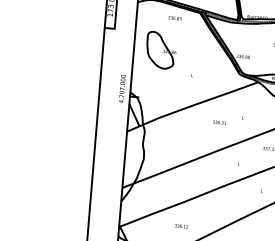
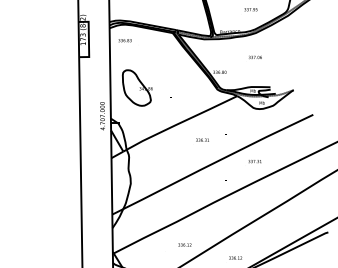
text: (174, 18) -> (124, 40), moved
part: (161, 49) -> (137, 87), moved
text: (181, 225) -> (184, 244), moved

